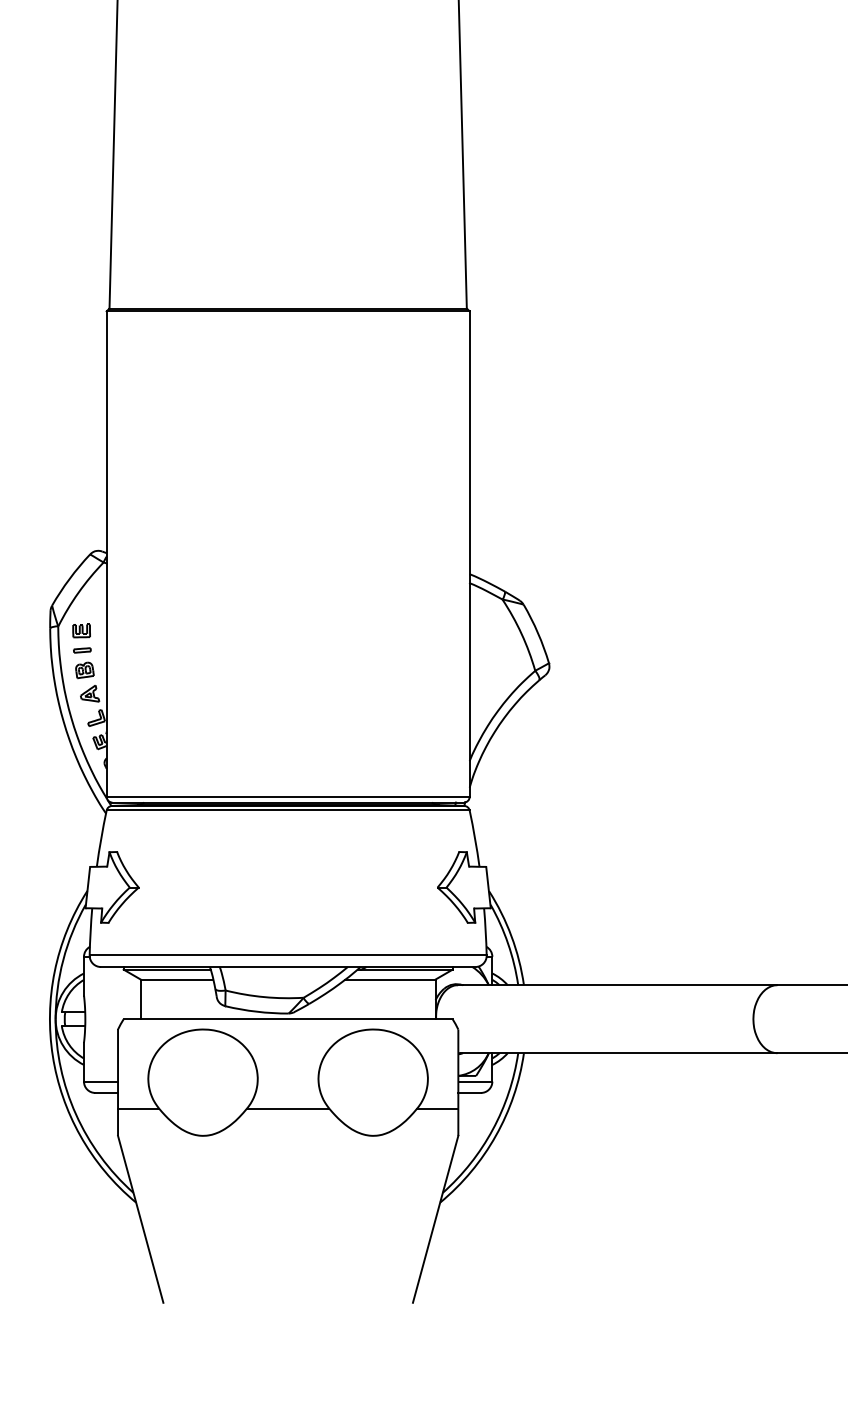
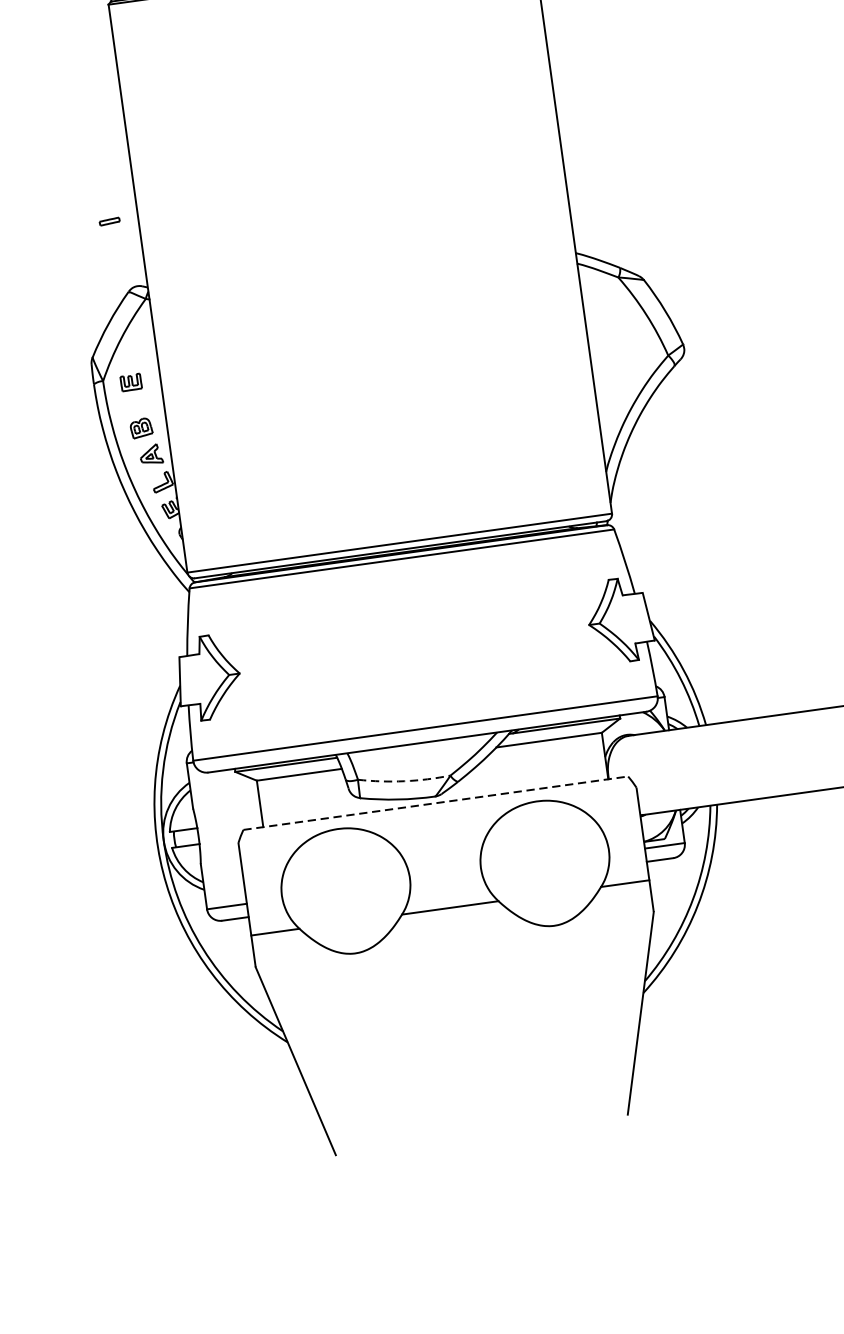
part: (82, 650) -> (109, 221), moved
arc: (264, 997) -> (404, 781), solid -> dashed
line: (288, 1019) -> (436, 803), solid -> dashed

